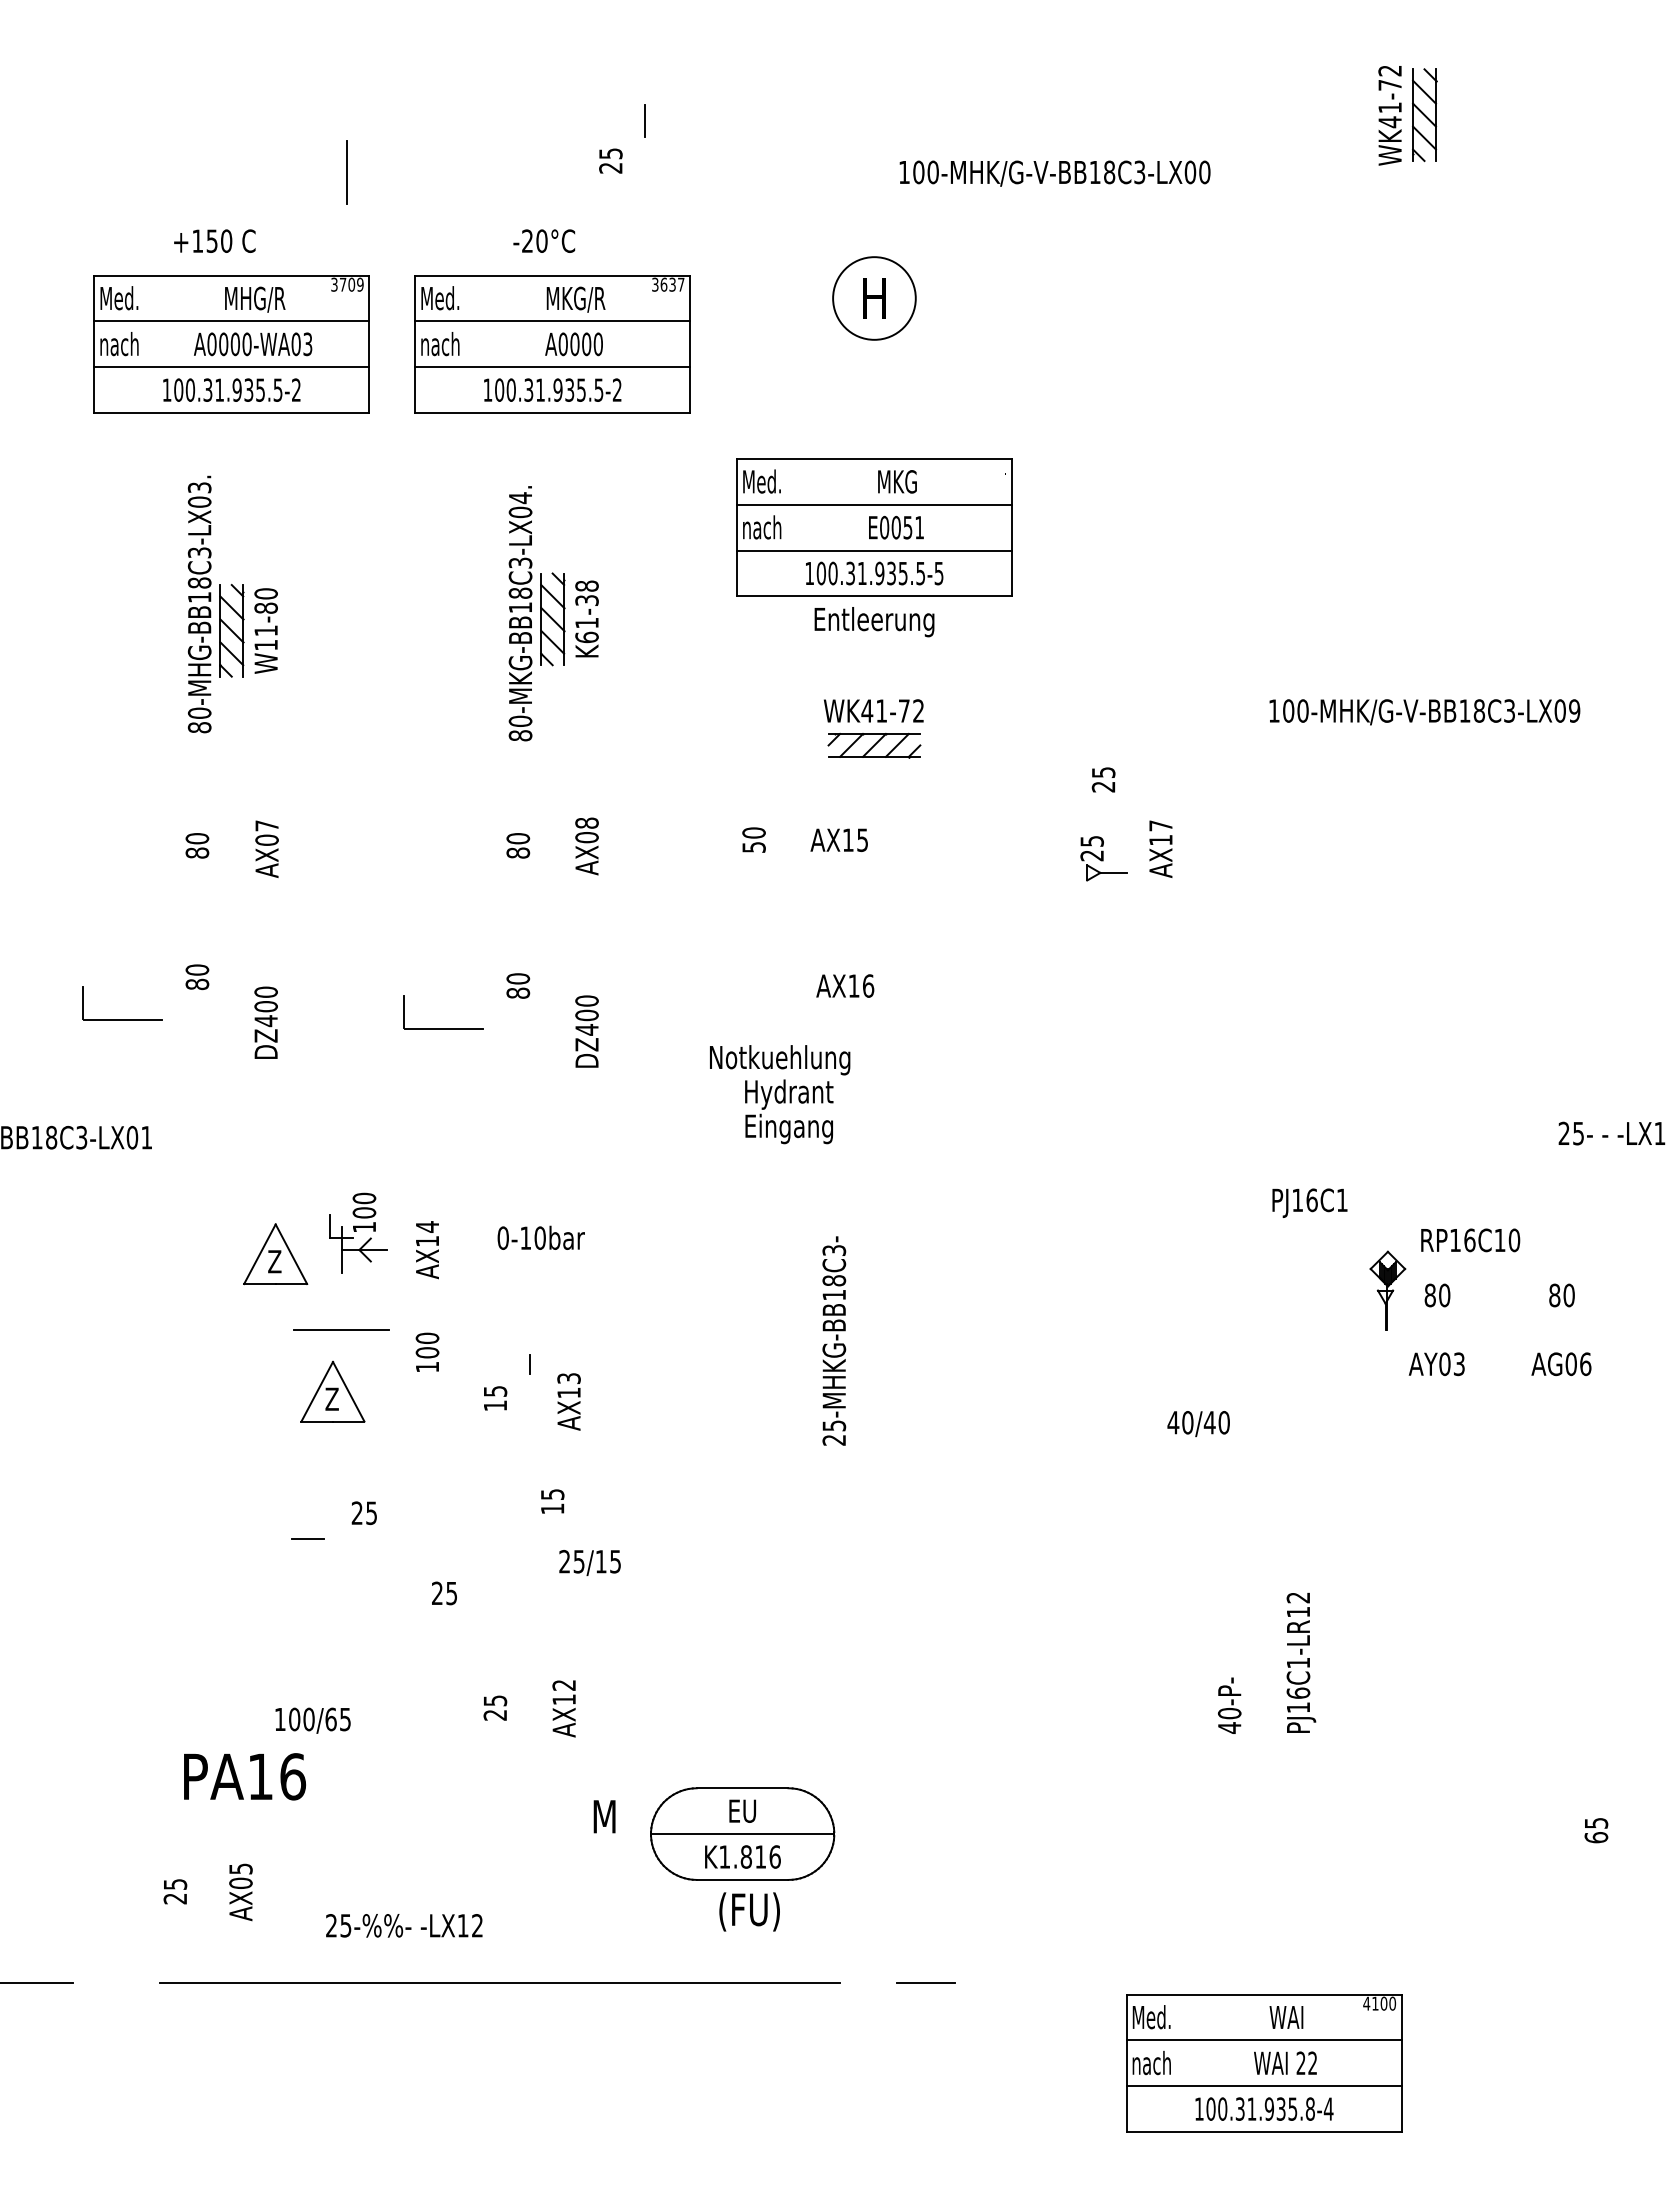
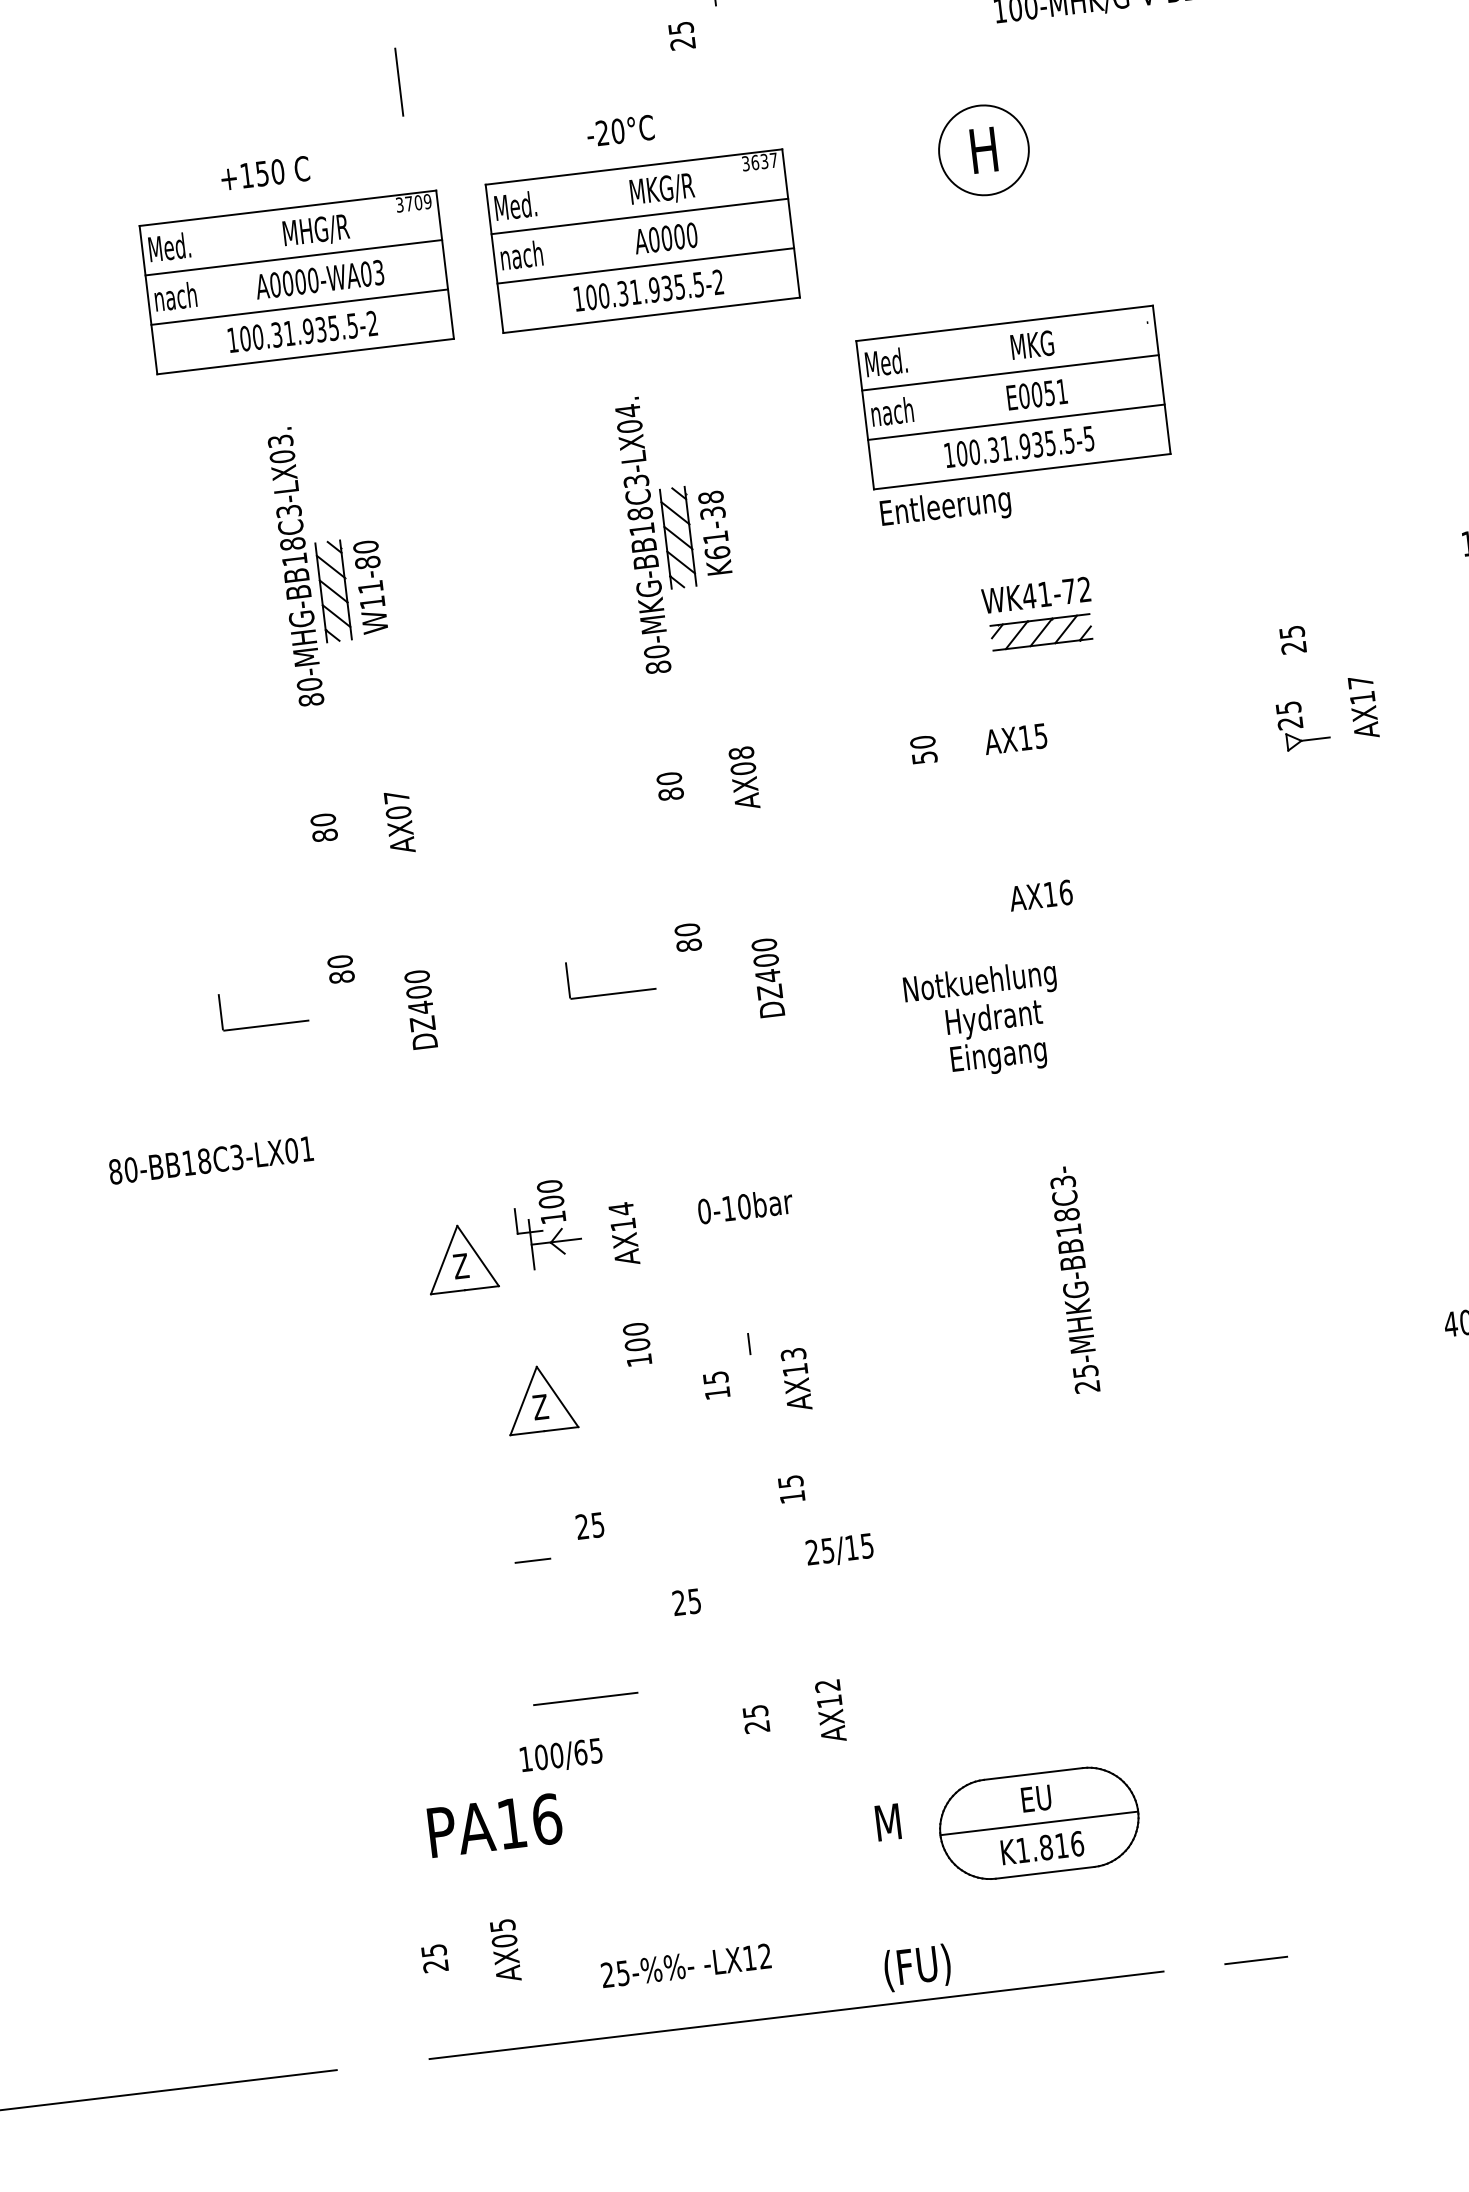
text: (874, 622) -> (945, 509), moved
line: (341, 1329) -> (585, 1698), moved
text: (749, 1911) -> (917, 1967), moved

